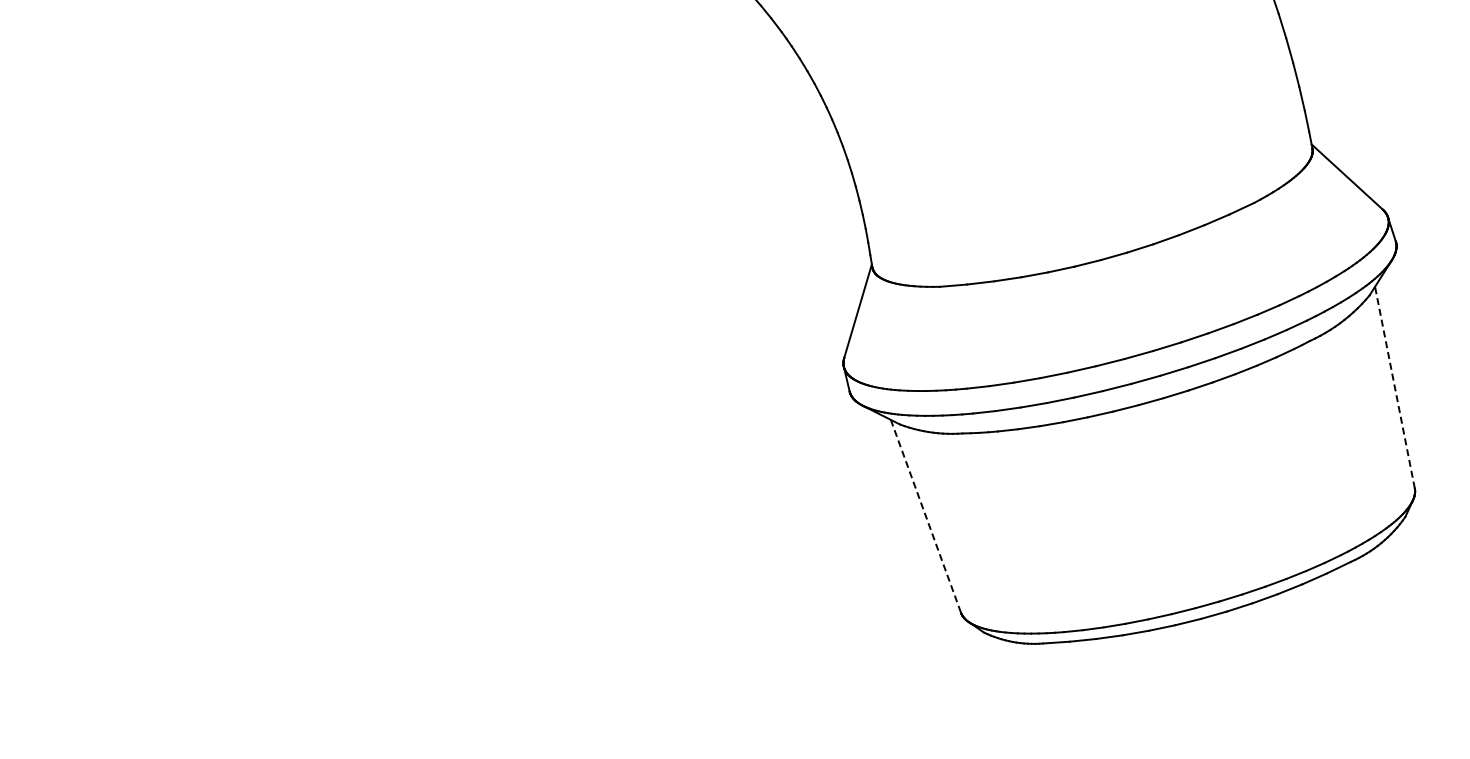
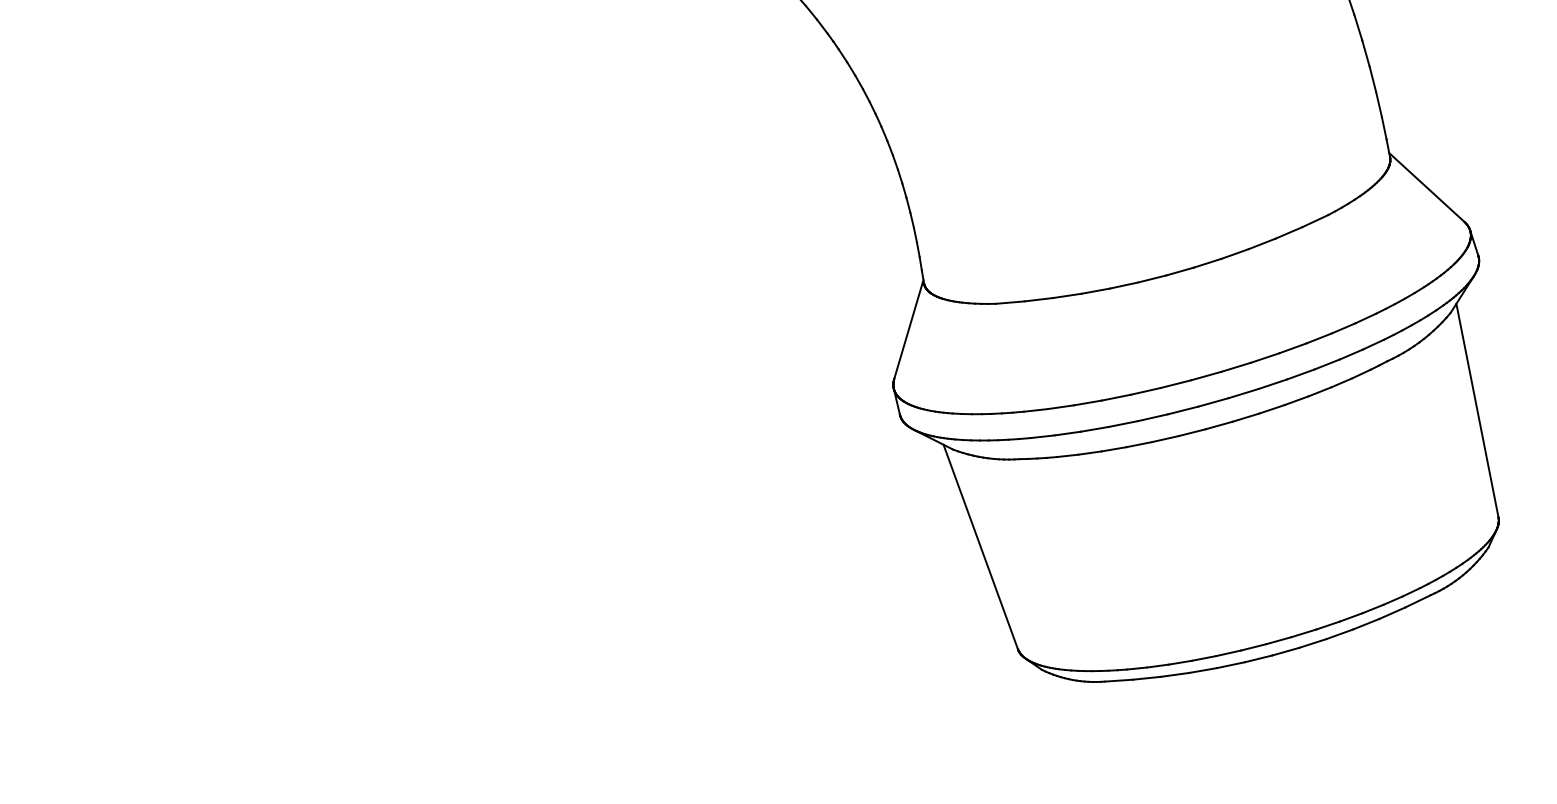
line: (1394, 387) -> (1476, 410), dashed -> solid
line: (925, 516) -> (980, 547), dashed -> solid

